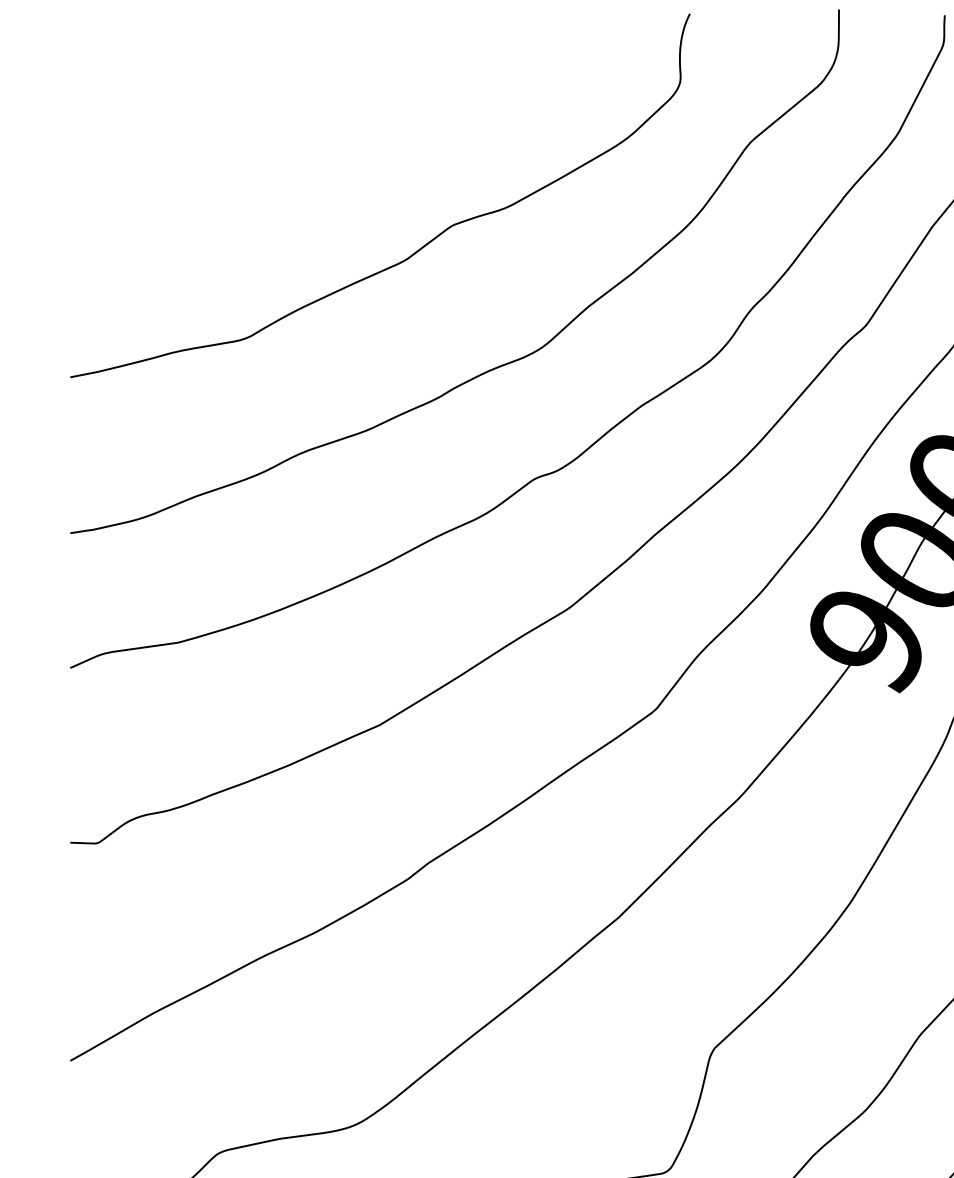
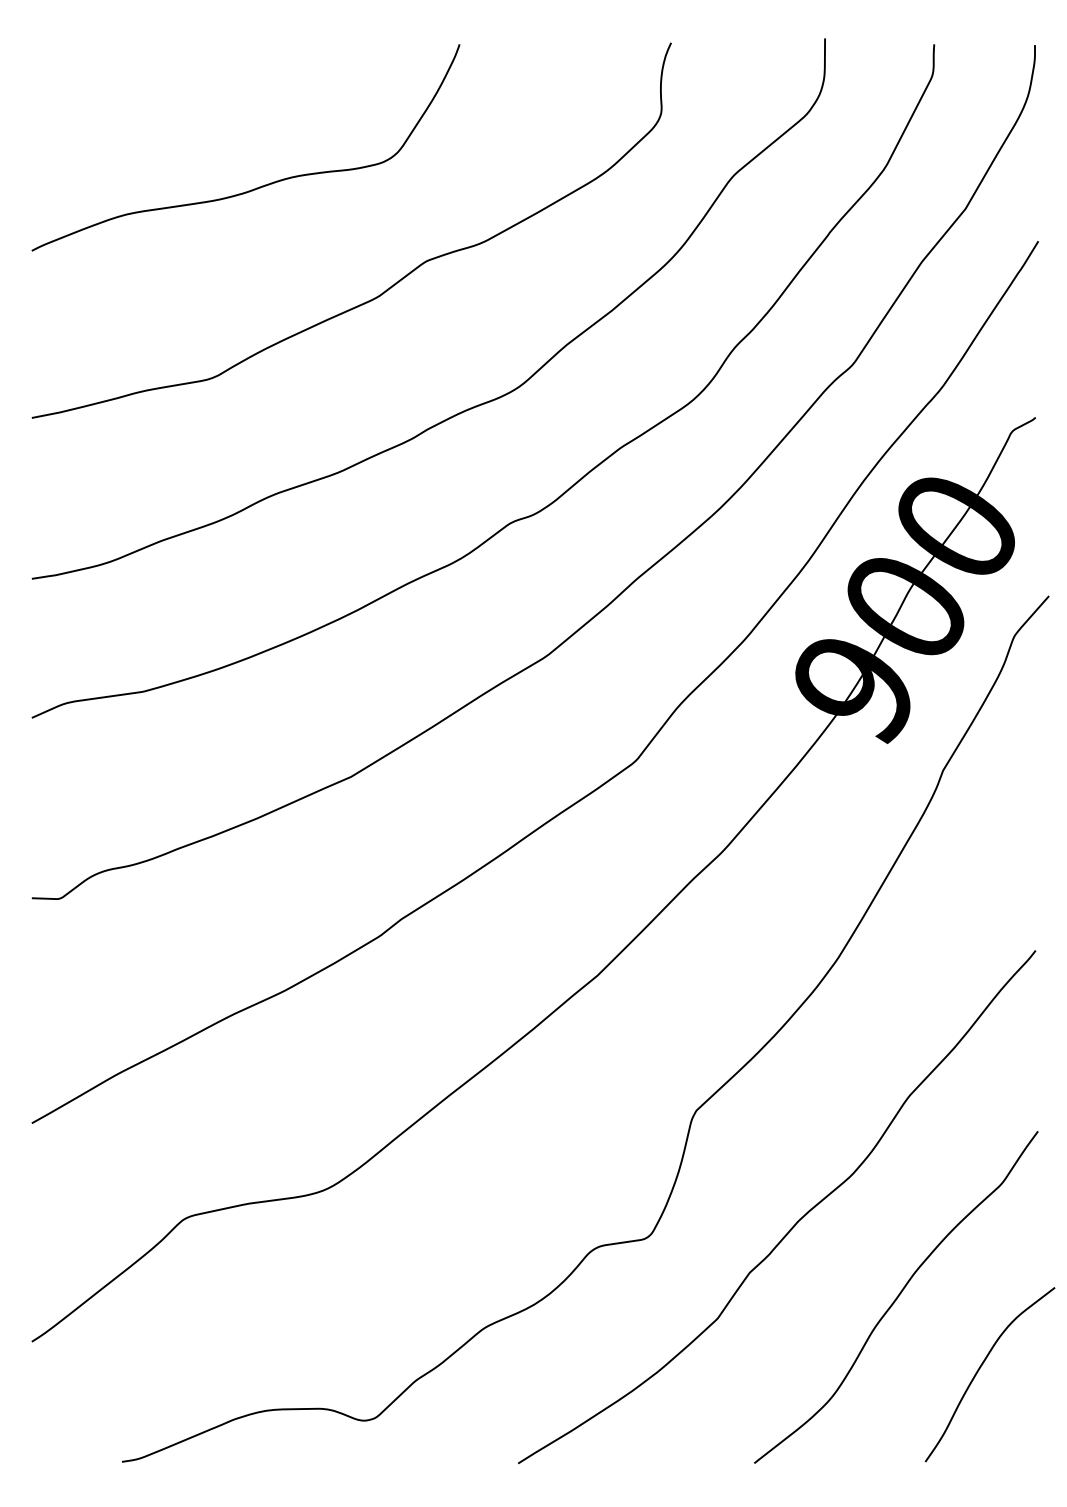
curve: (290, 153) -> (259, 186), added

